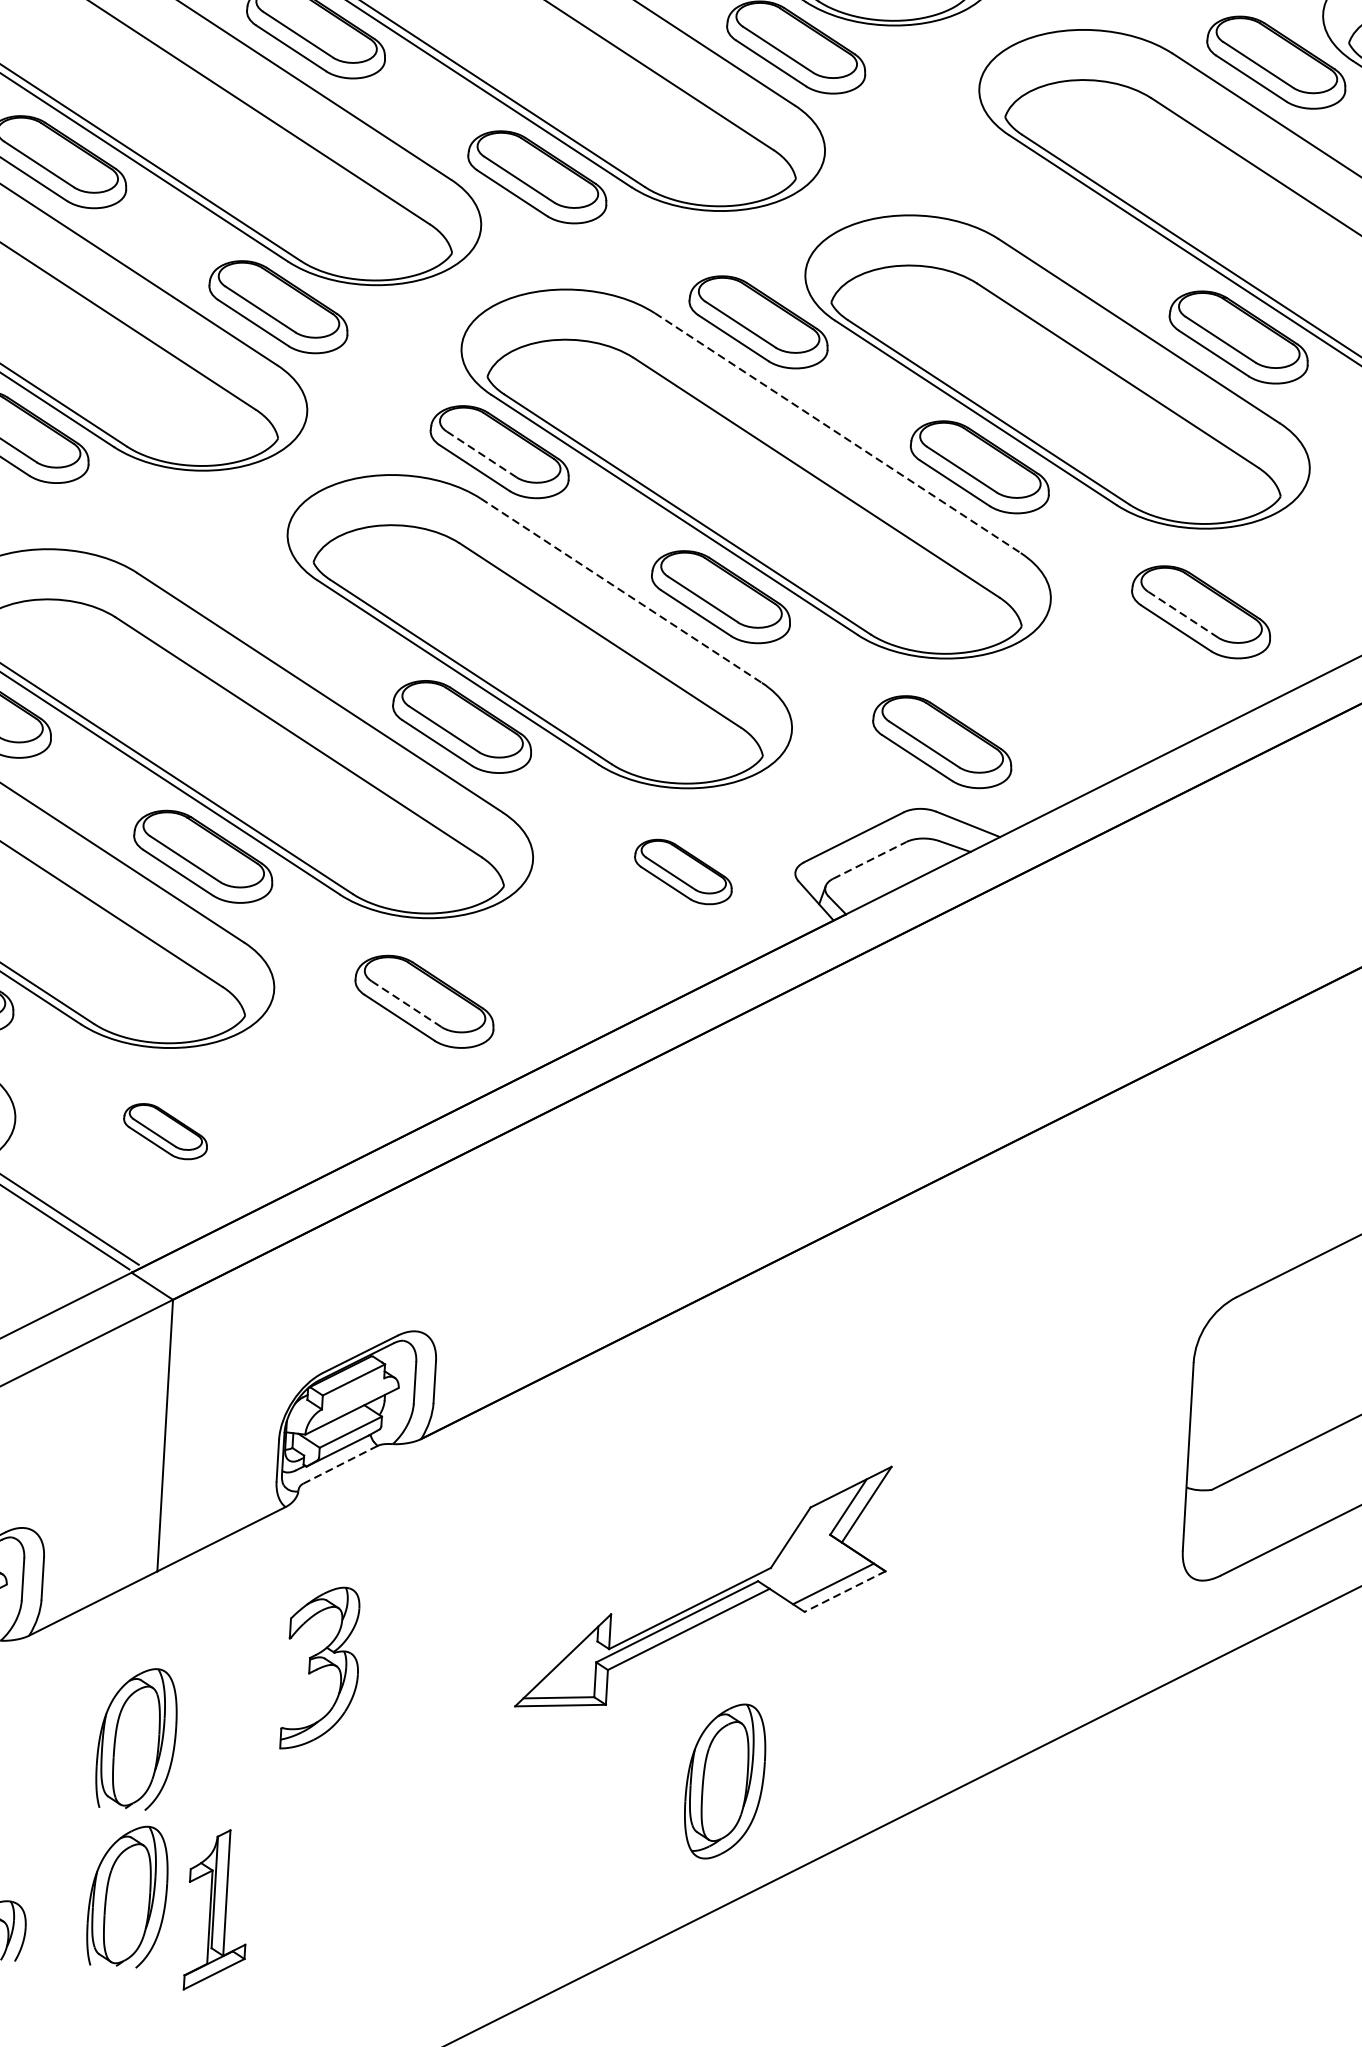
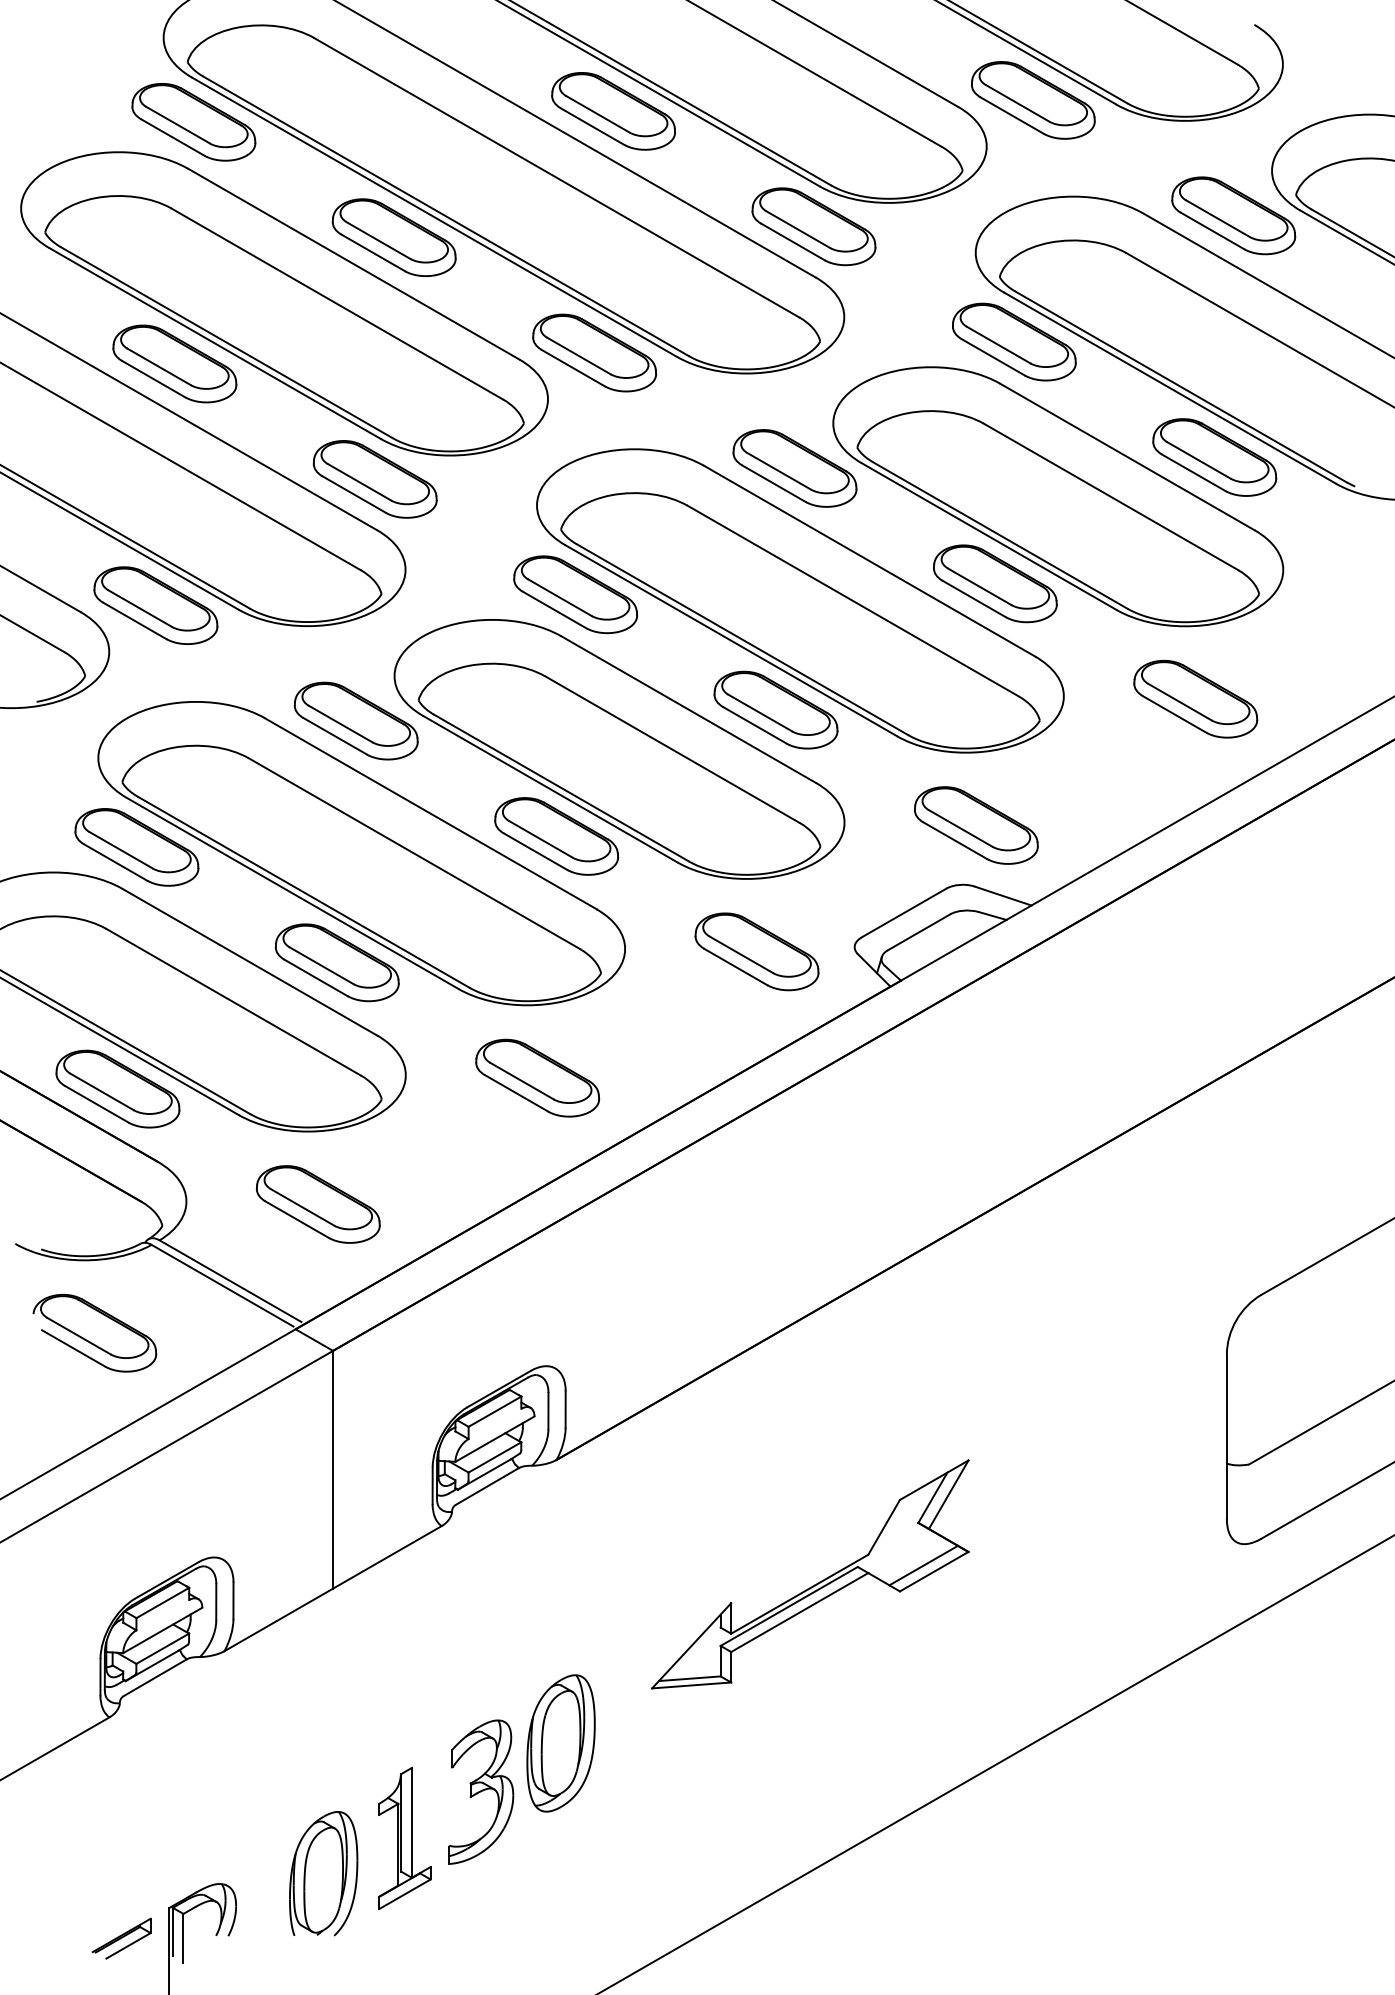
part: (1017, 191) -> (1014, 341), added
line: (838, 433) -> (870, 561), dashed -> solid
line: (482, 454) -> (560, 597), dashed -> solid
part: (240, 581) -> (355, 720), added
line: (621, 590) -> (688, 709), dashed -> solid
line: (1183, 615) -> (1180, 702), dashed -> solid
line: (869, 860) -> (918, 932), dashed -> solid
part: (682, 871) -> (756, 951), size x1.43
line: (405, 1004) -> (521, 1081), dashed -> solid
part: (164, 1131) -> (317, 1204), size x1.67
line: (340, 1464) -> (487, 1486), dashed -> solid
line: (845, 1591) -> (934, 1571), dashed -> solid
part: (321, 1667) -> (481, 1791), moved
part: (136, 1738) -> (323, 1735), removed
part: (724, 1781) -> (560, 1743), moved
part: (217, 1909) -> (404, 1837), moved

